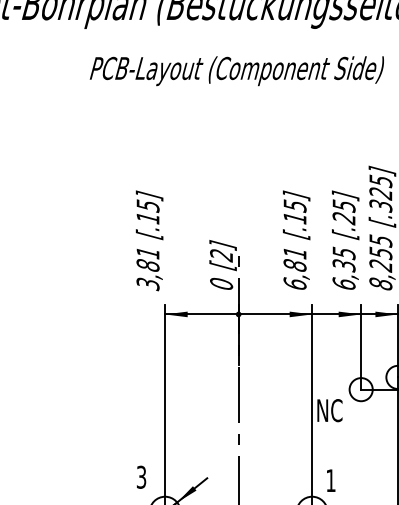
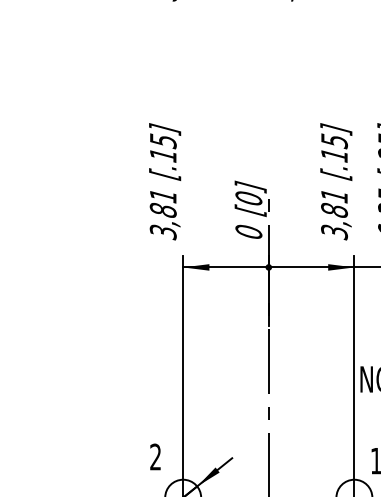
text: (221, 255) -> (248, 198), [2] -> [0]
text: (294, 284) -> (333, 232), 6,81 -> 3,81
text: (141, 477) -> (155, 457), 3 -> 2

